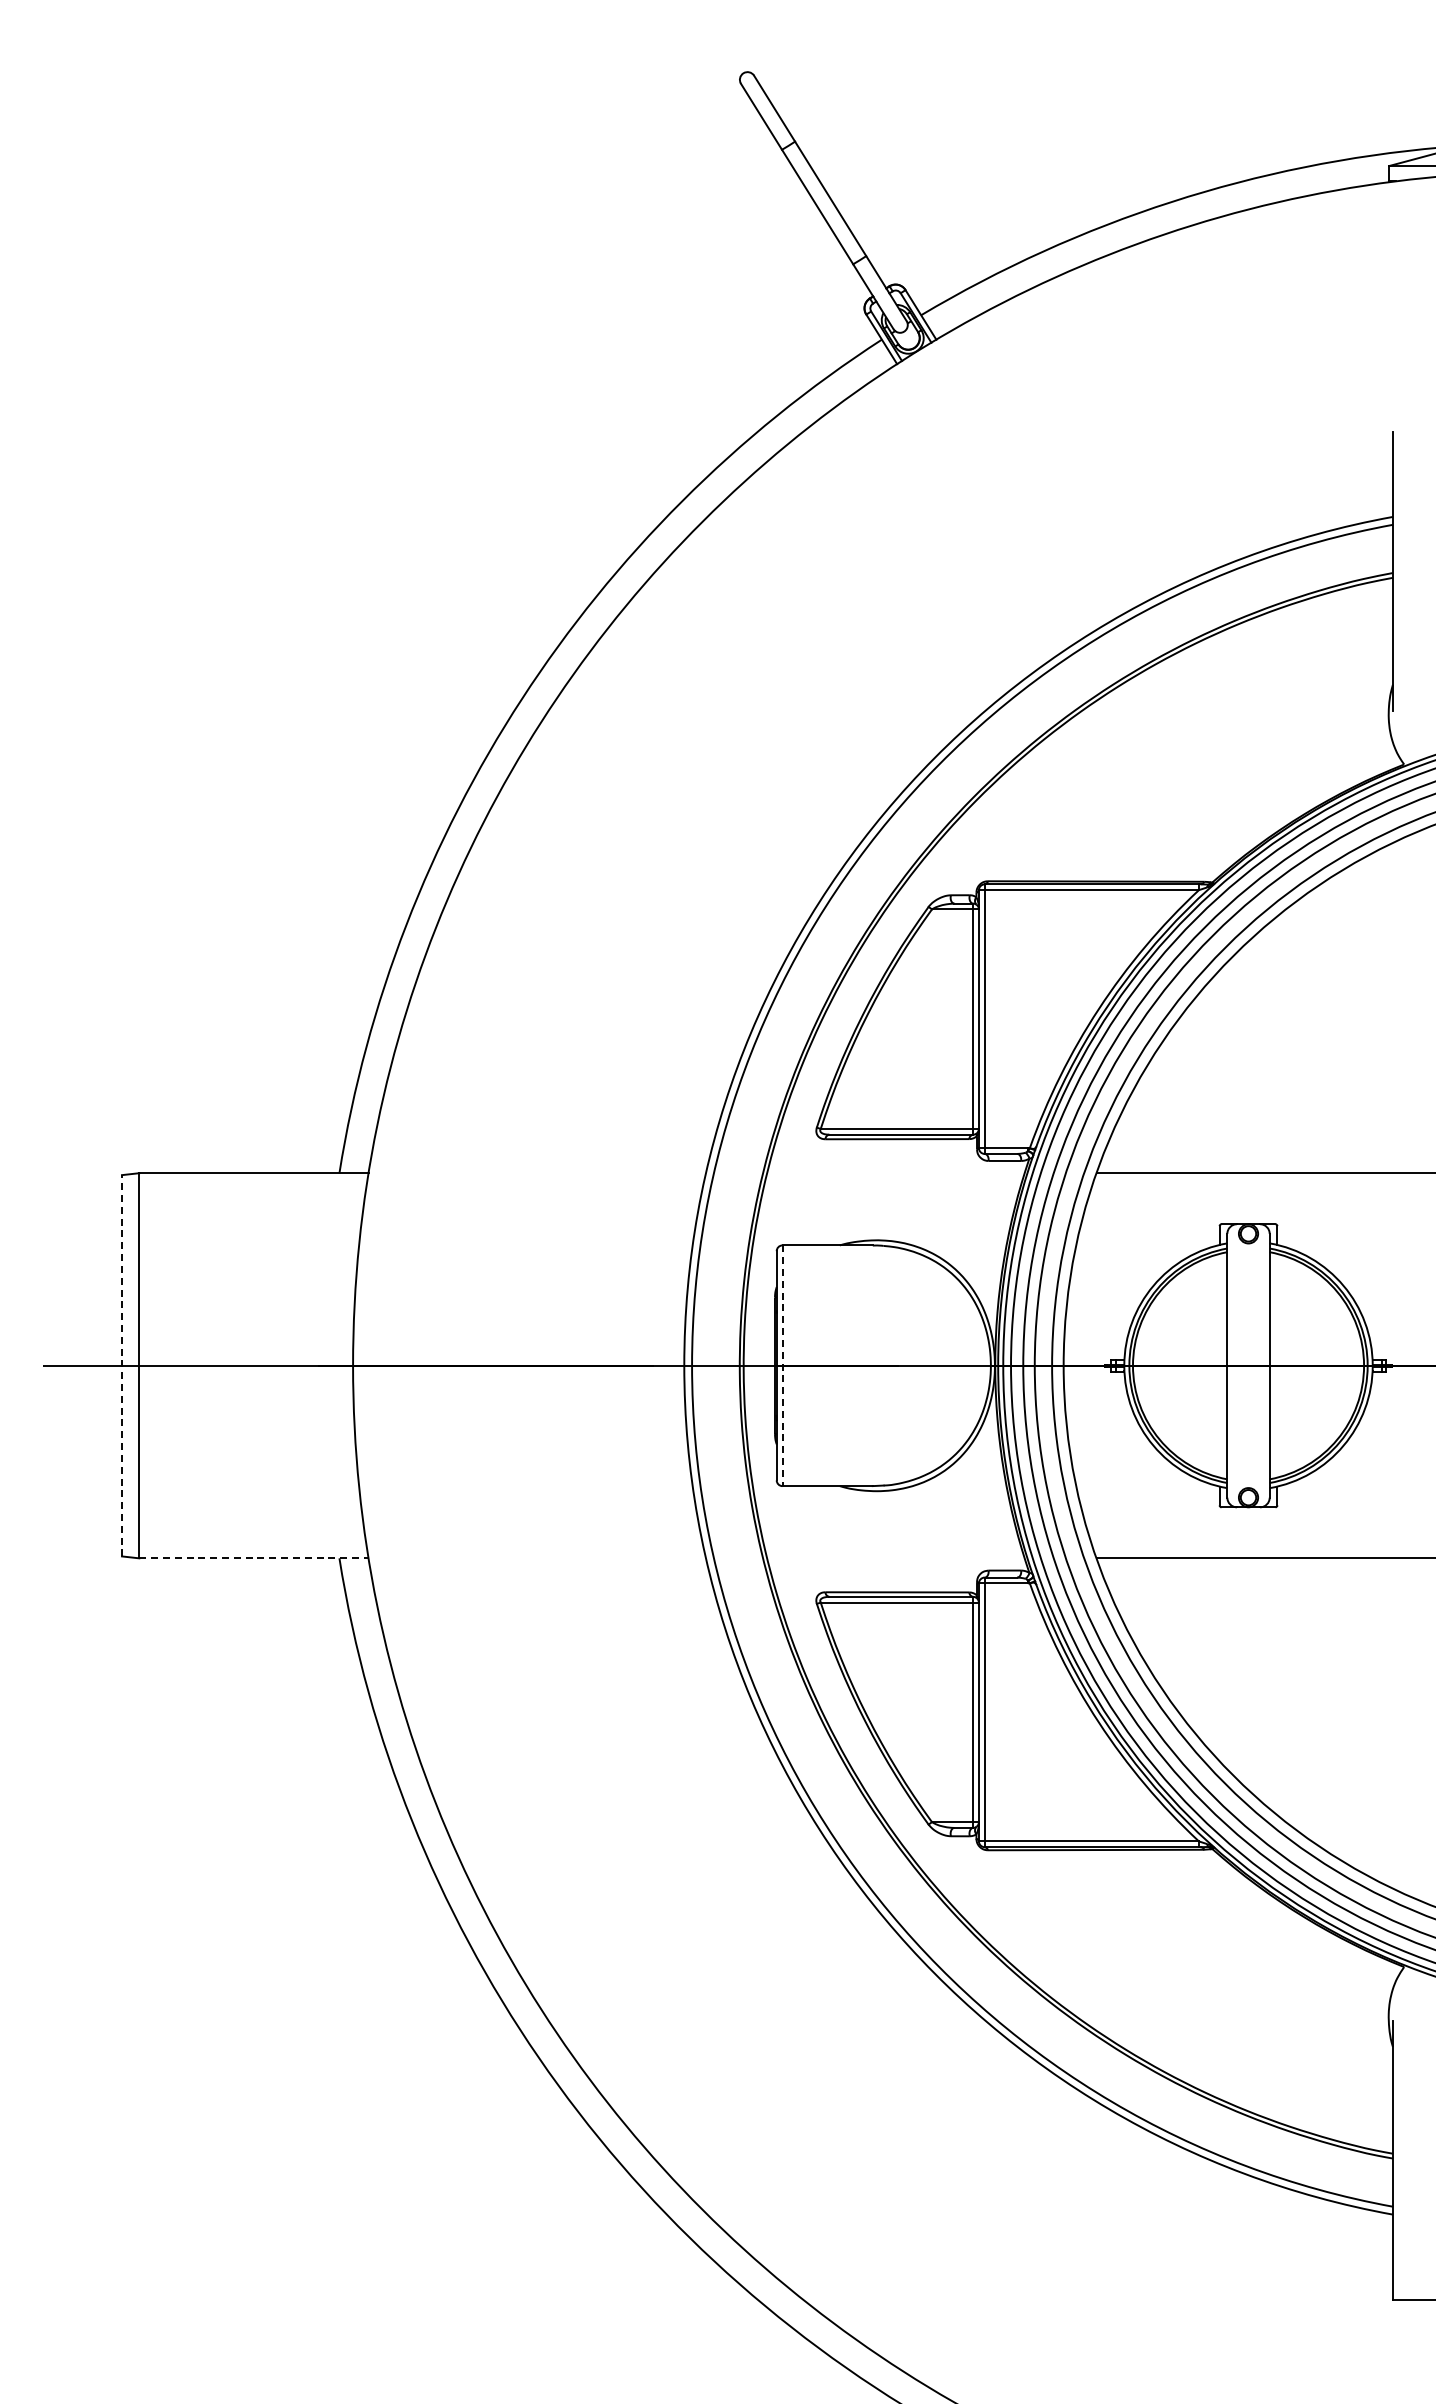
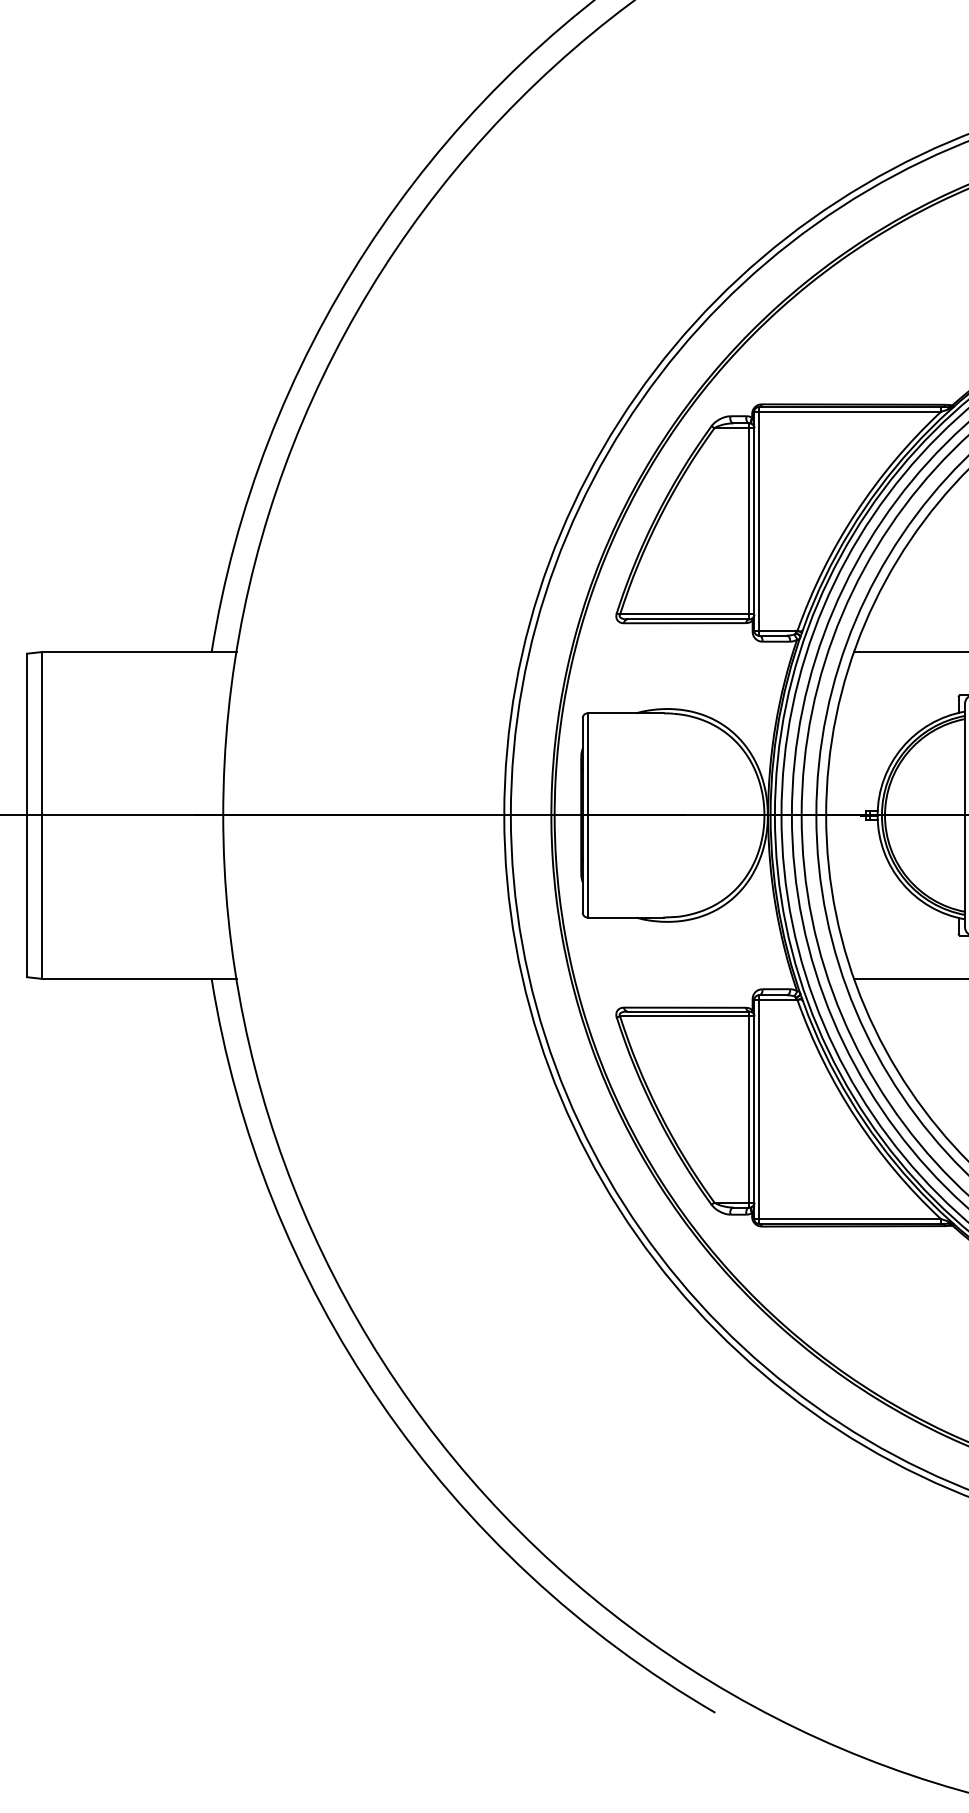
line: (121, 1365) -> (26, 815), dashed -> solid
line: (782, 1366) -> (587, 816), dashed -> solid
line: (254, 1558) -> (139, 978), dashed -> solid

